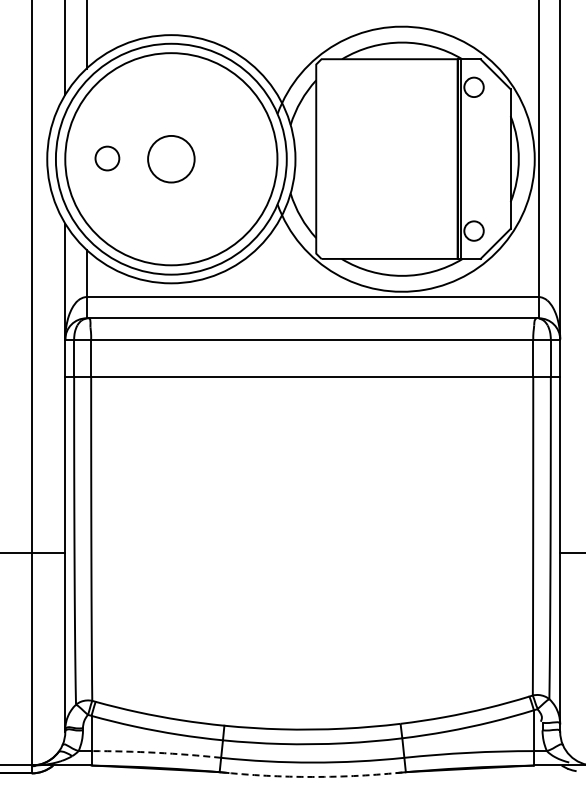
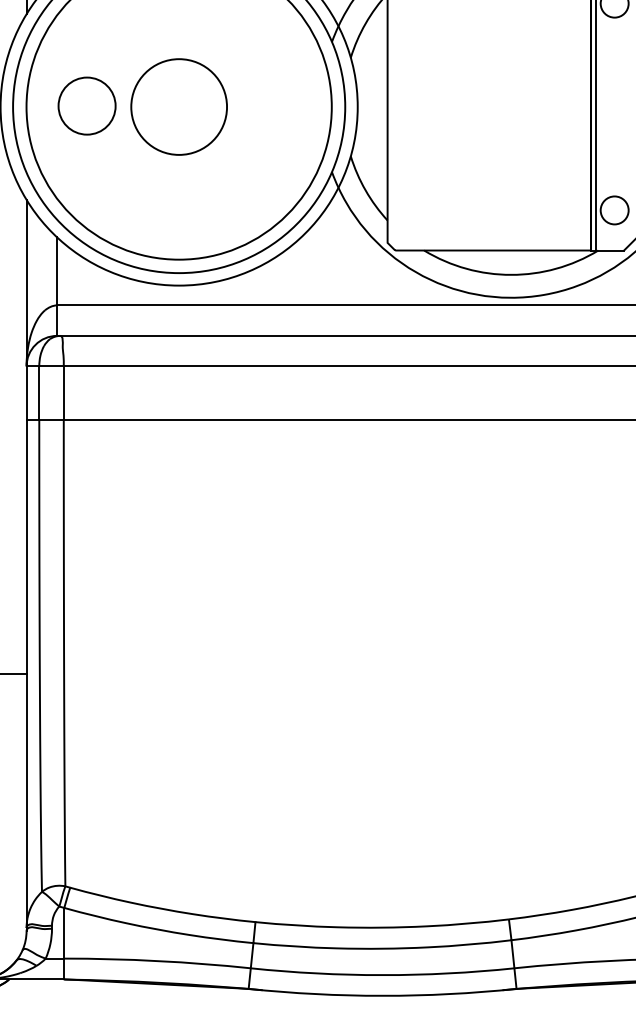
circle: (107, 158) -> (87, 105), size x1.67
circle: (171, 158) -> (179, 105), size x1.43
arc: (156, 752) -> (157, 960), dashed -> solid
arc: (312, 776) -> (382, 995), dashed -> solid

